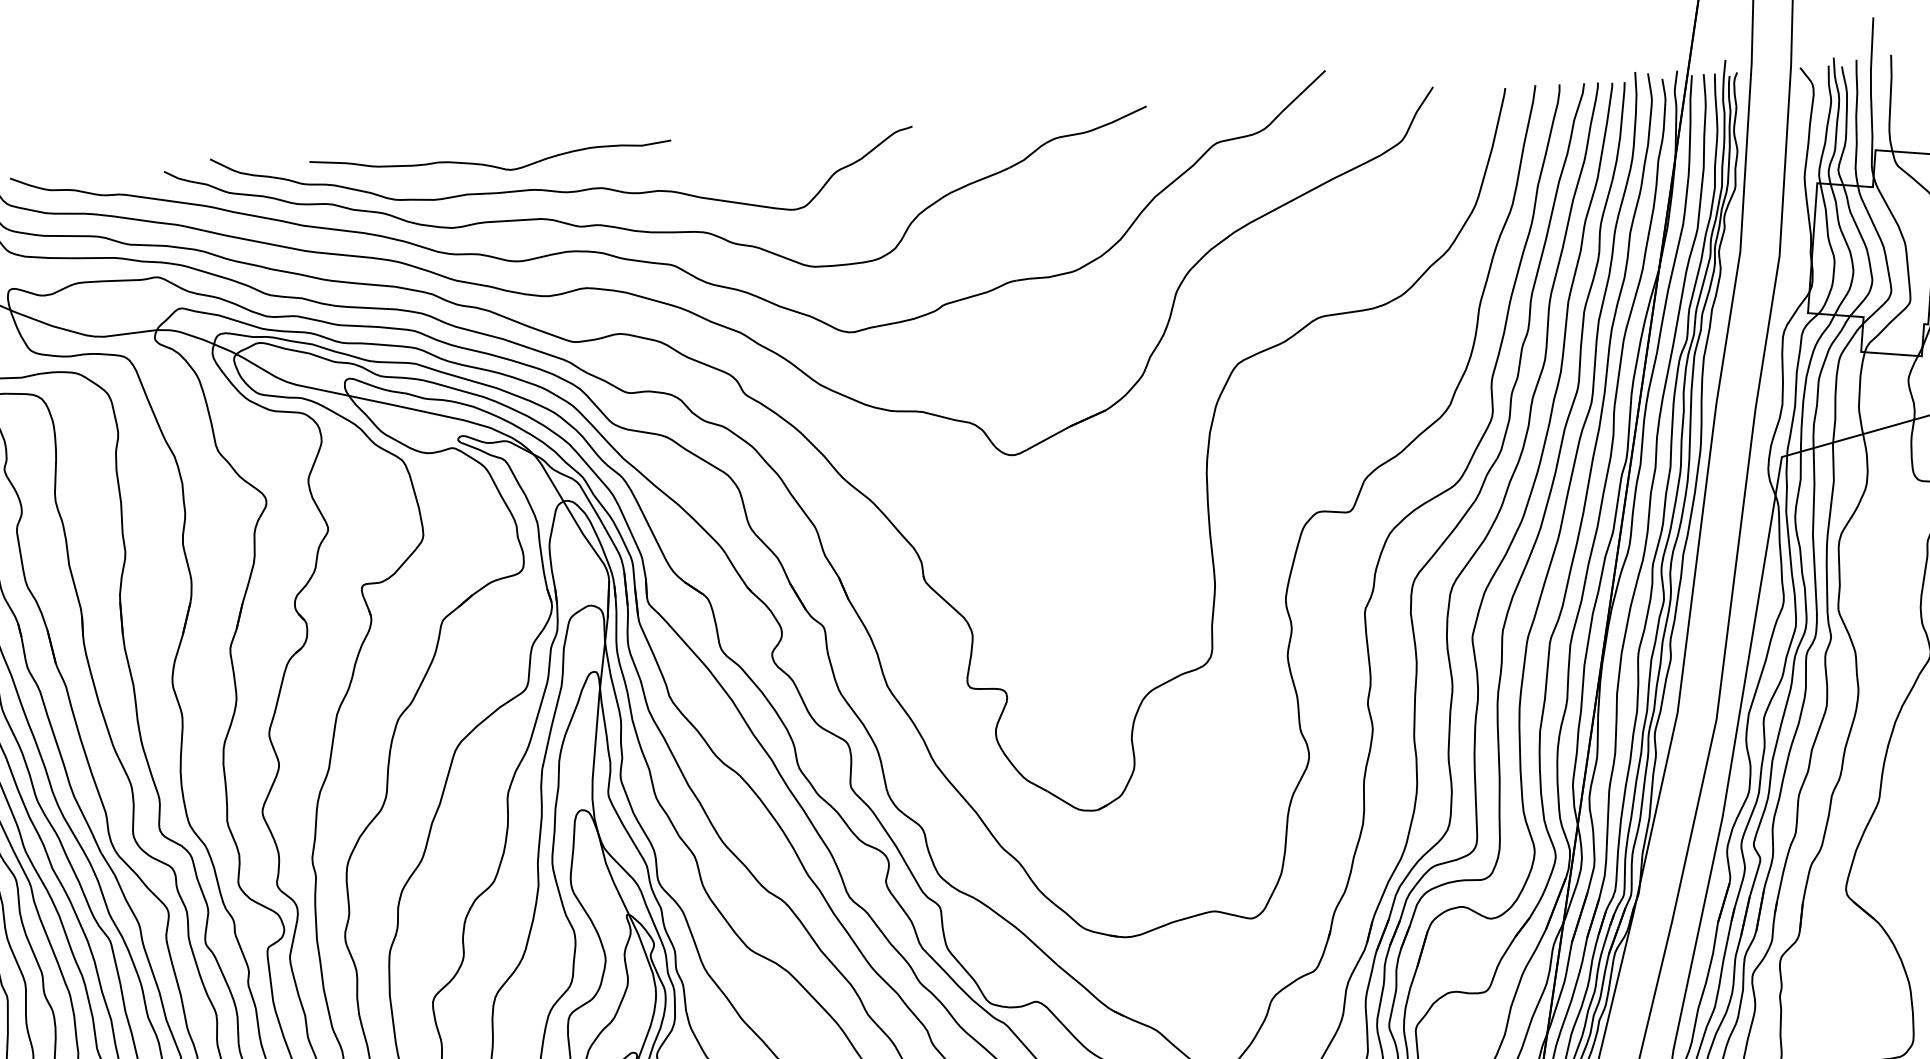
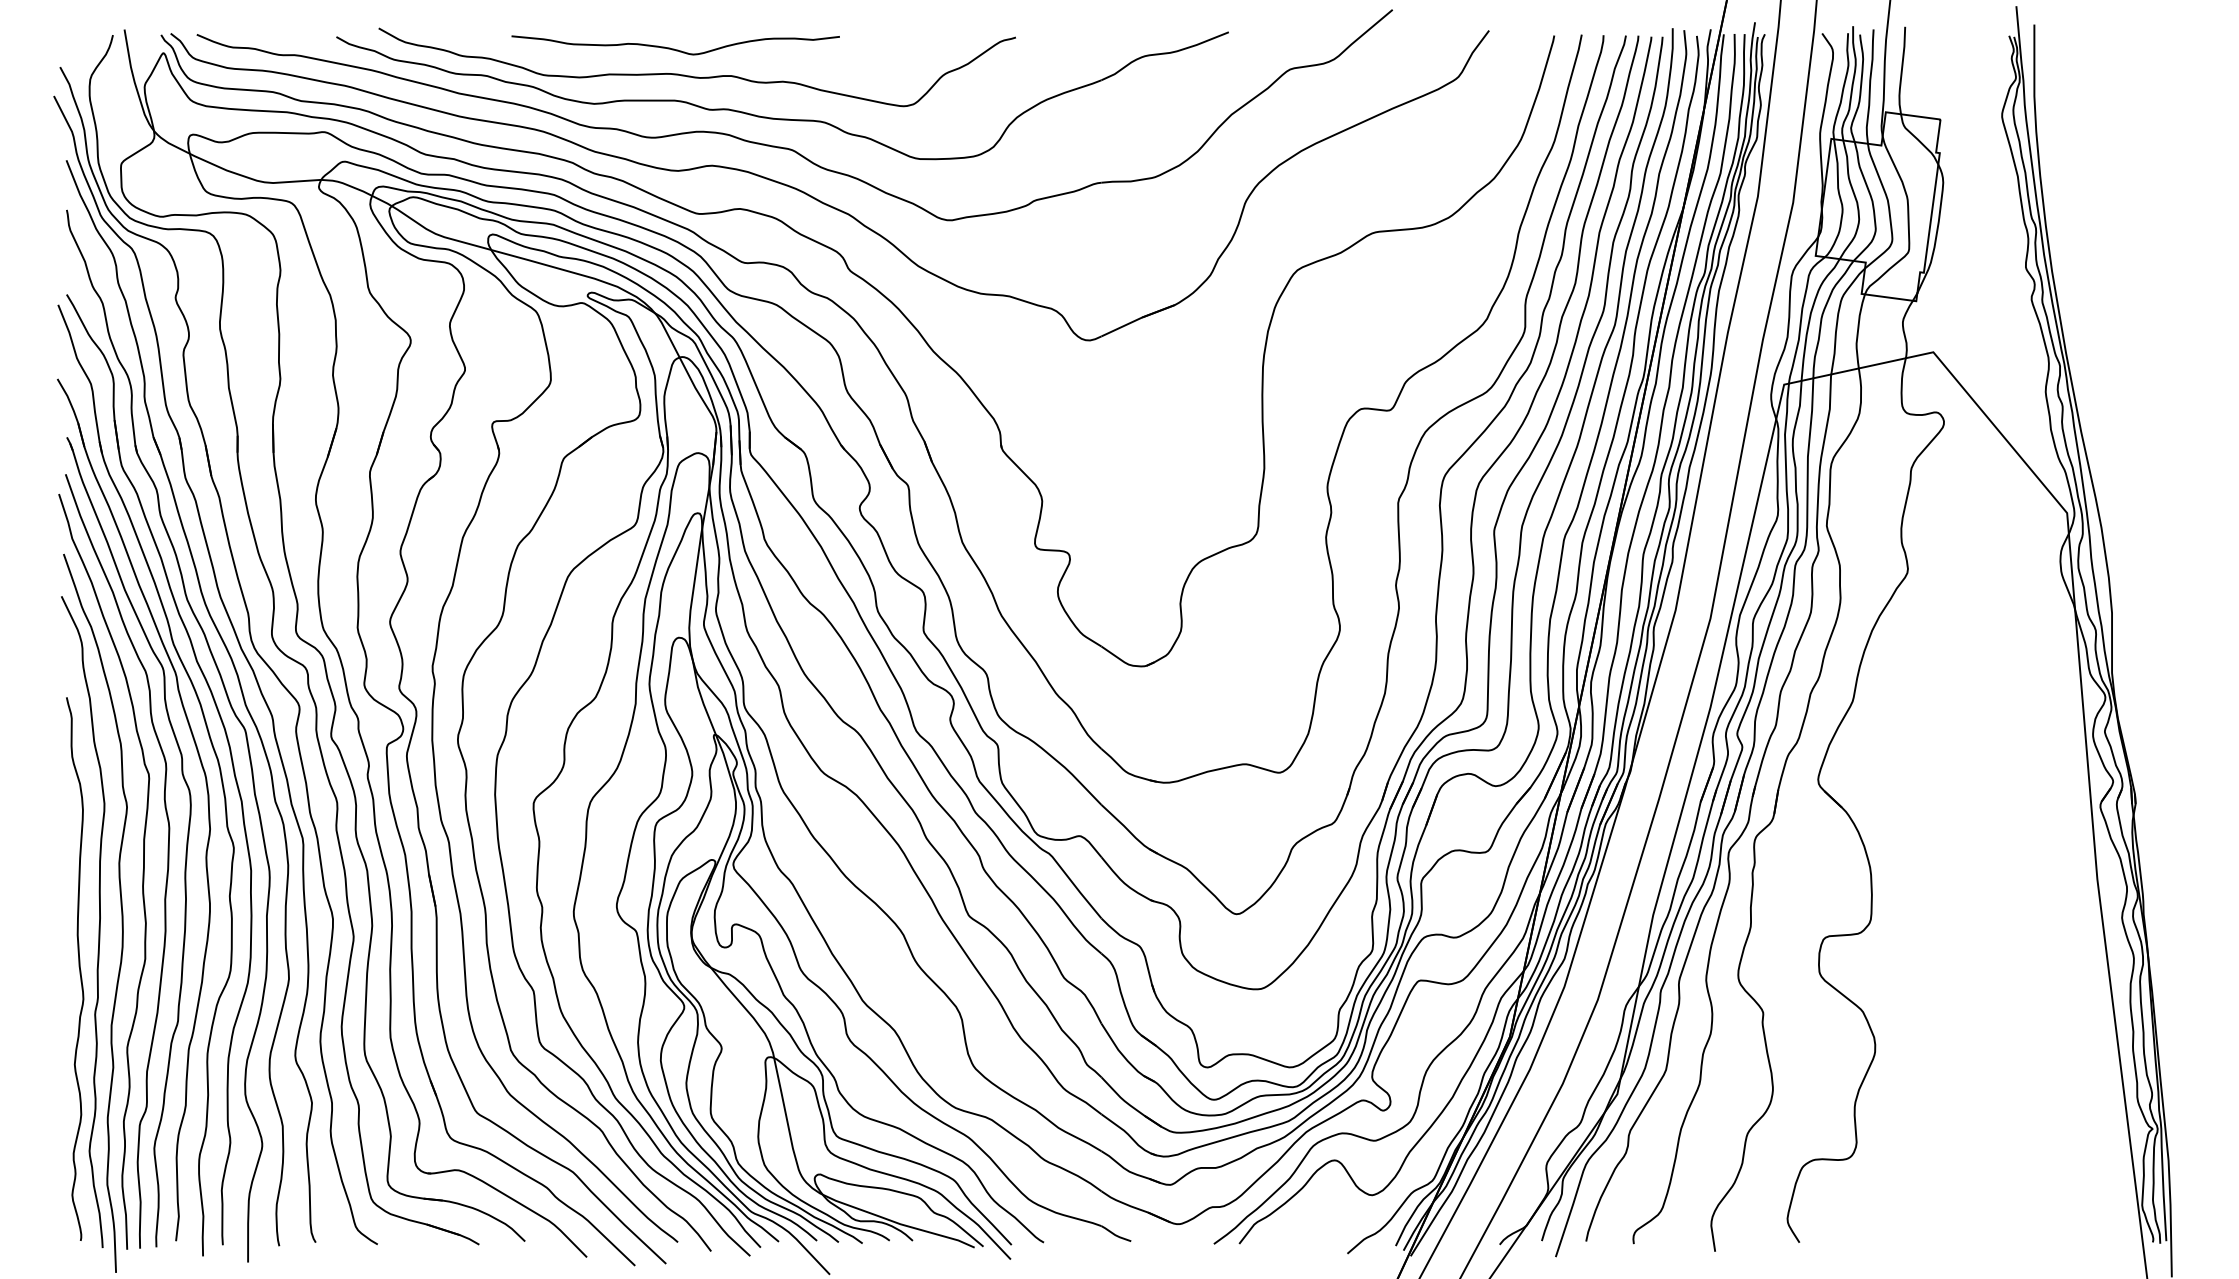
curve: (489, 164) -> (674, 48), moved

